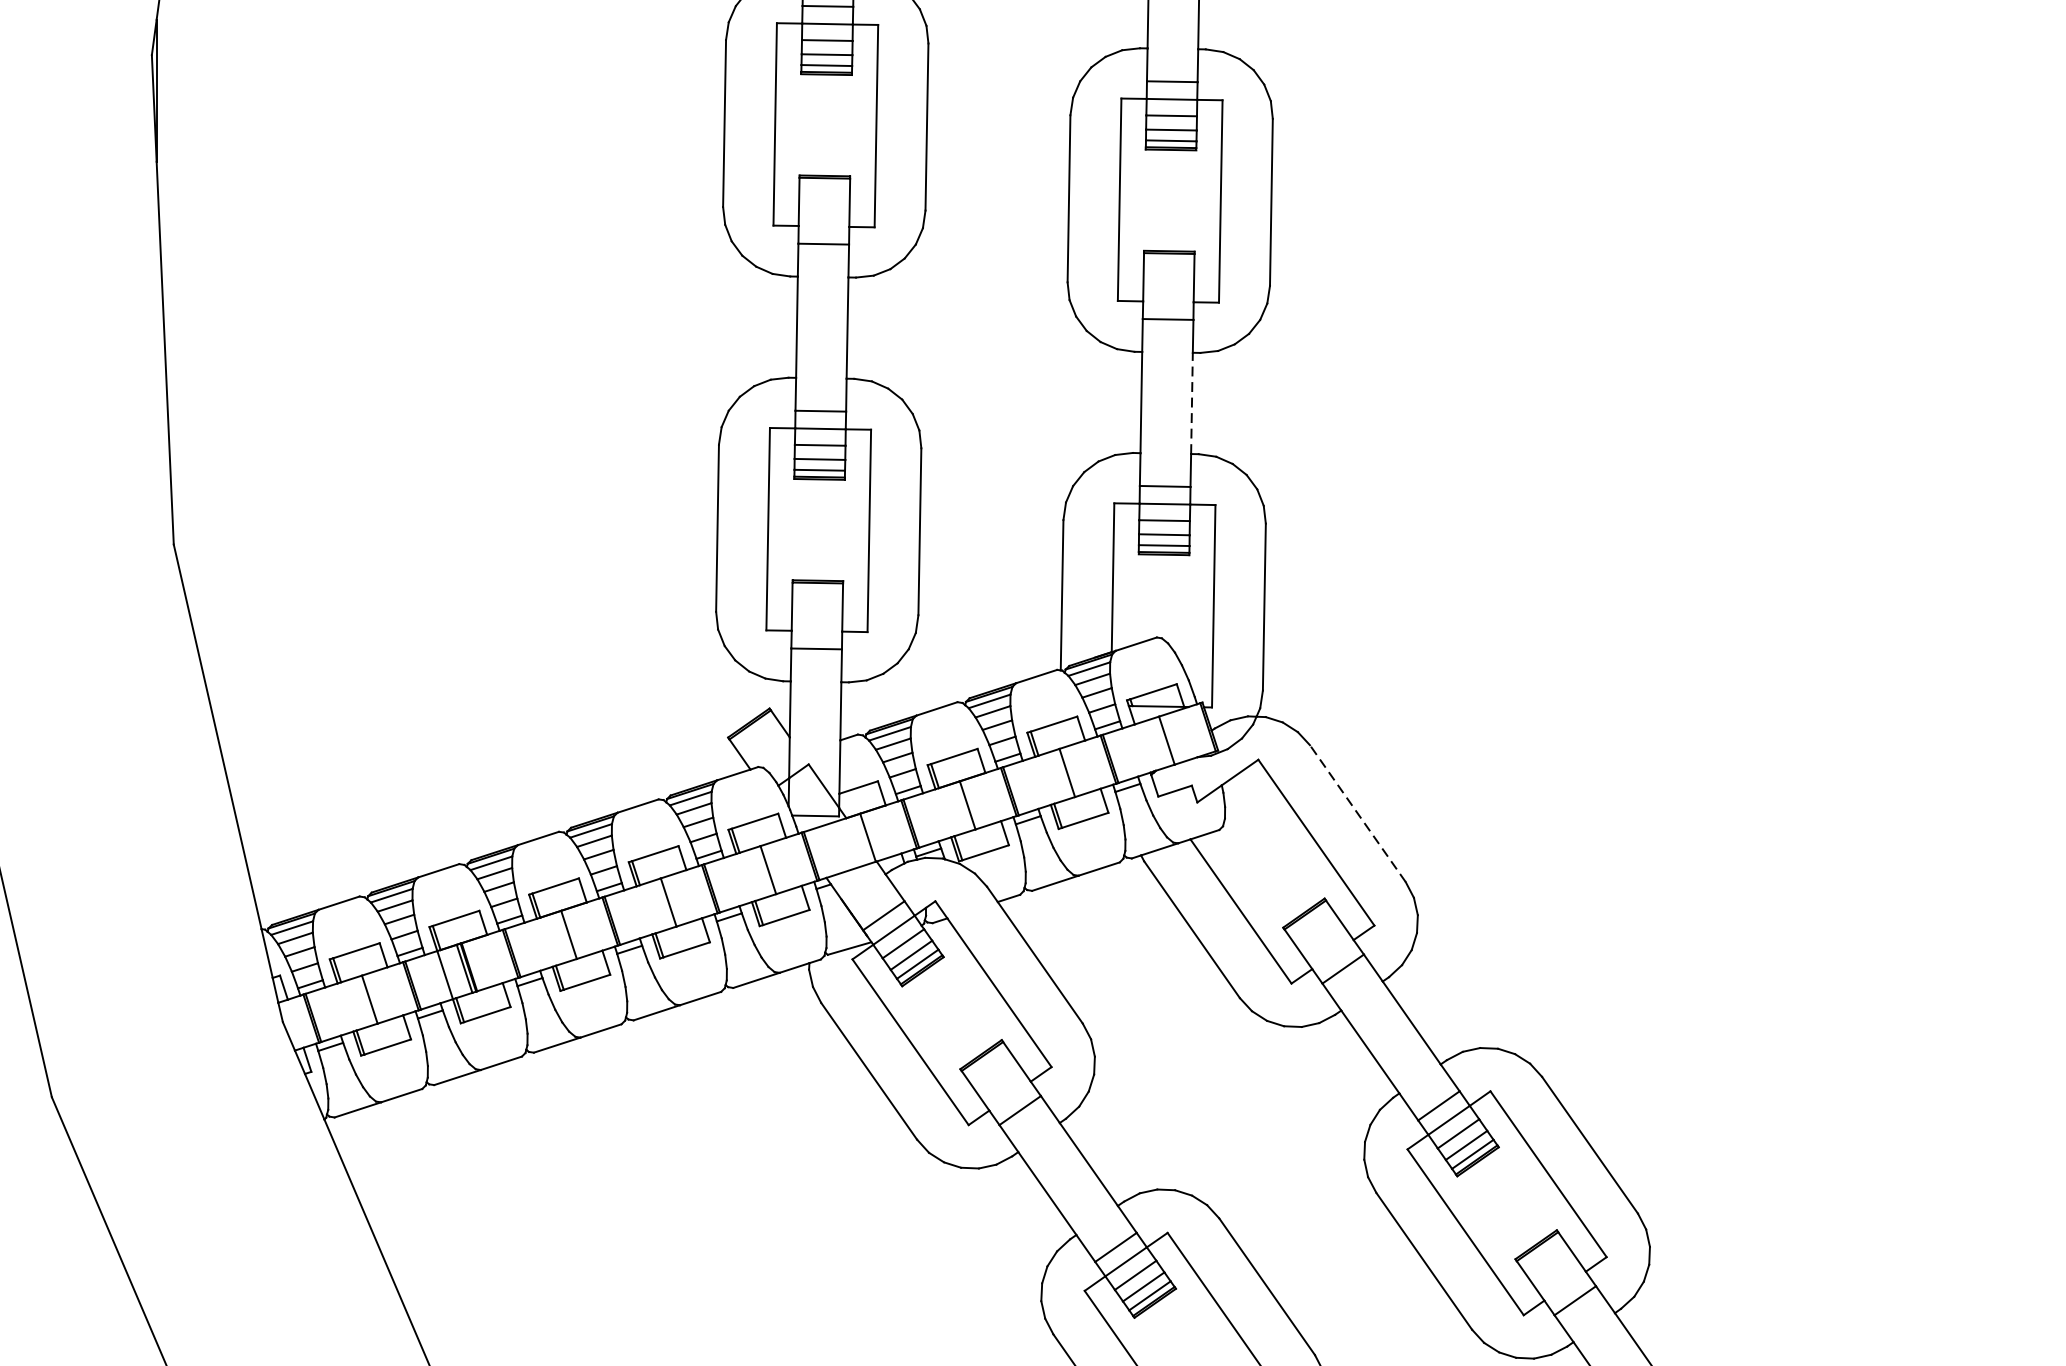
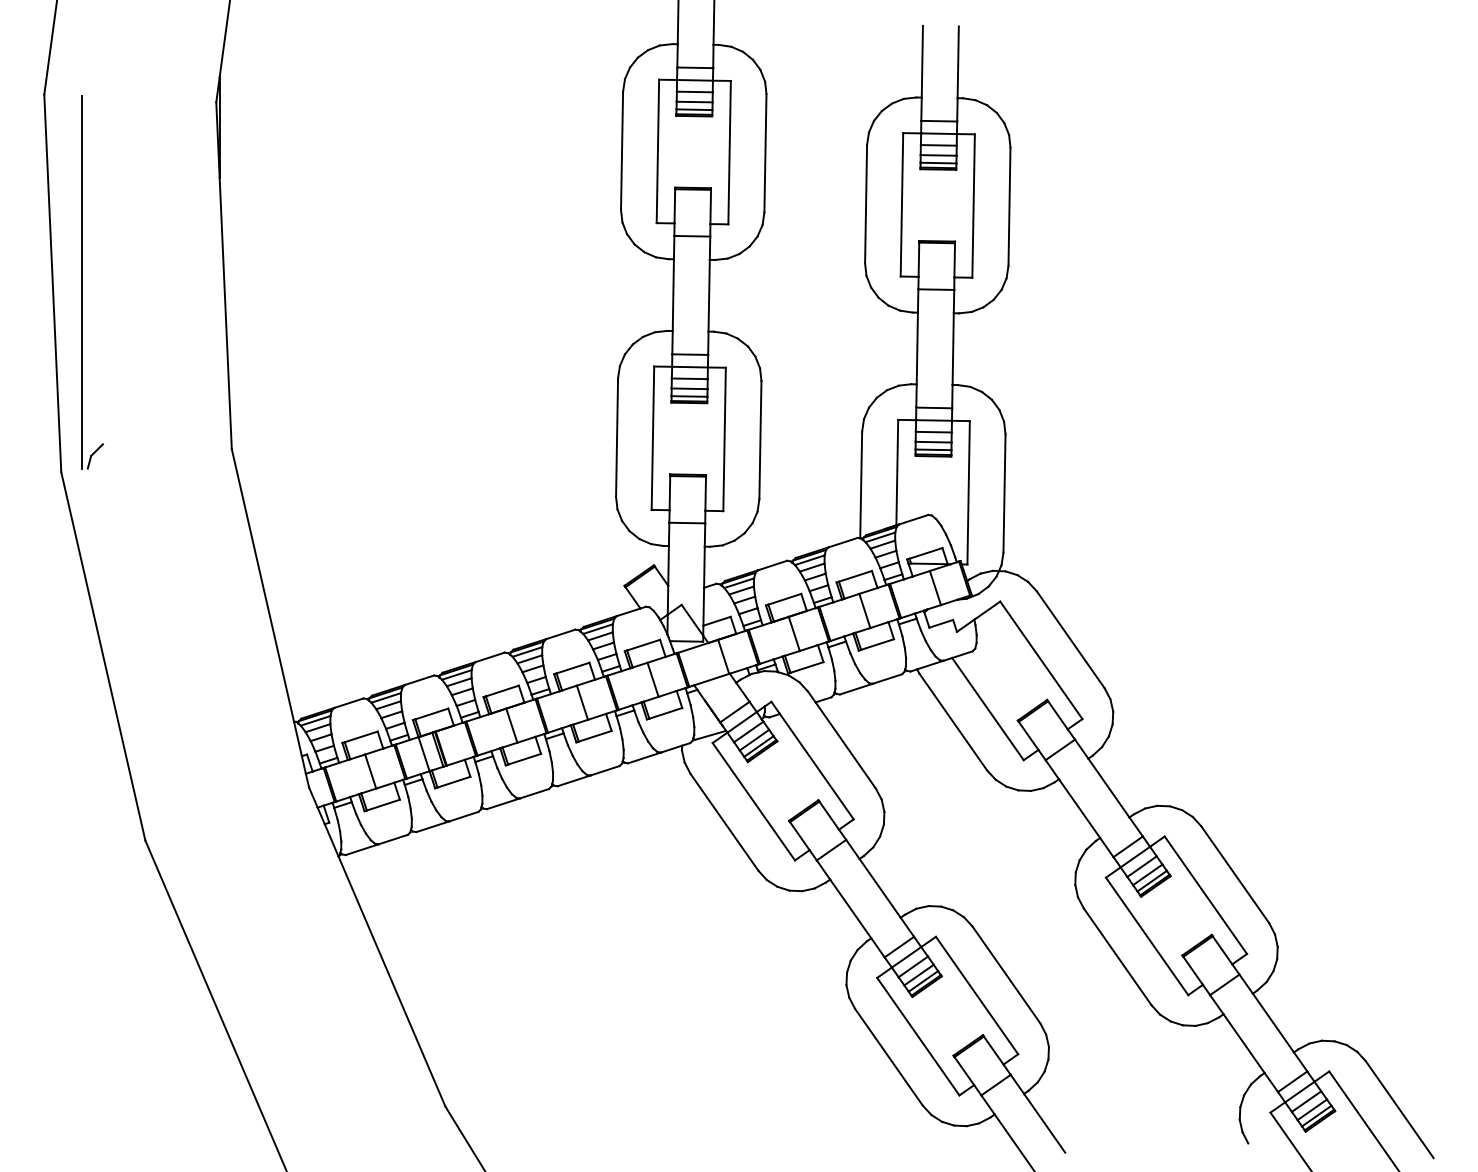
line: (1192, 403) -> (953, 349), dashed -> solid
line: (1357, 813) -> (1070, 639), dashed -> solid

